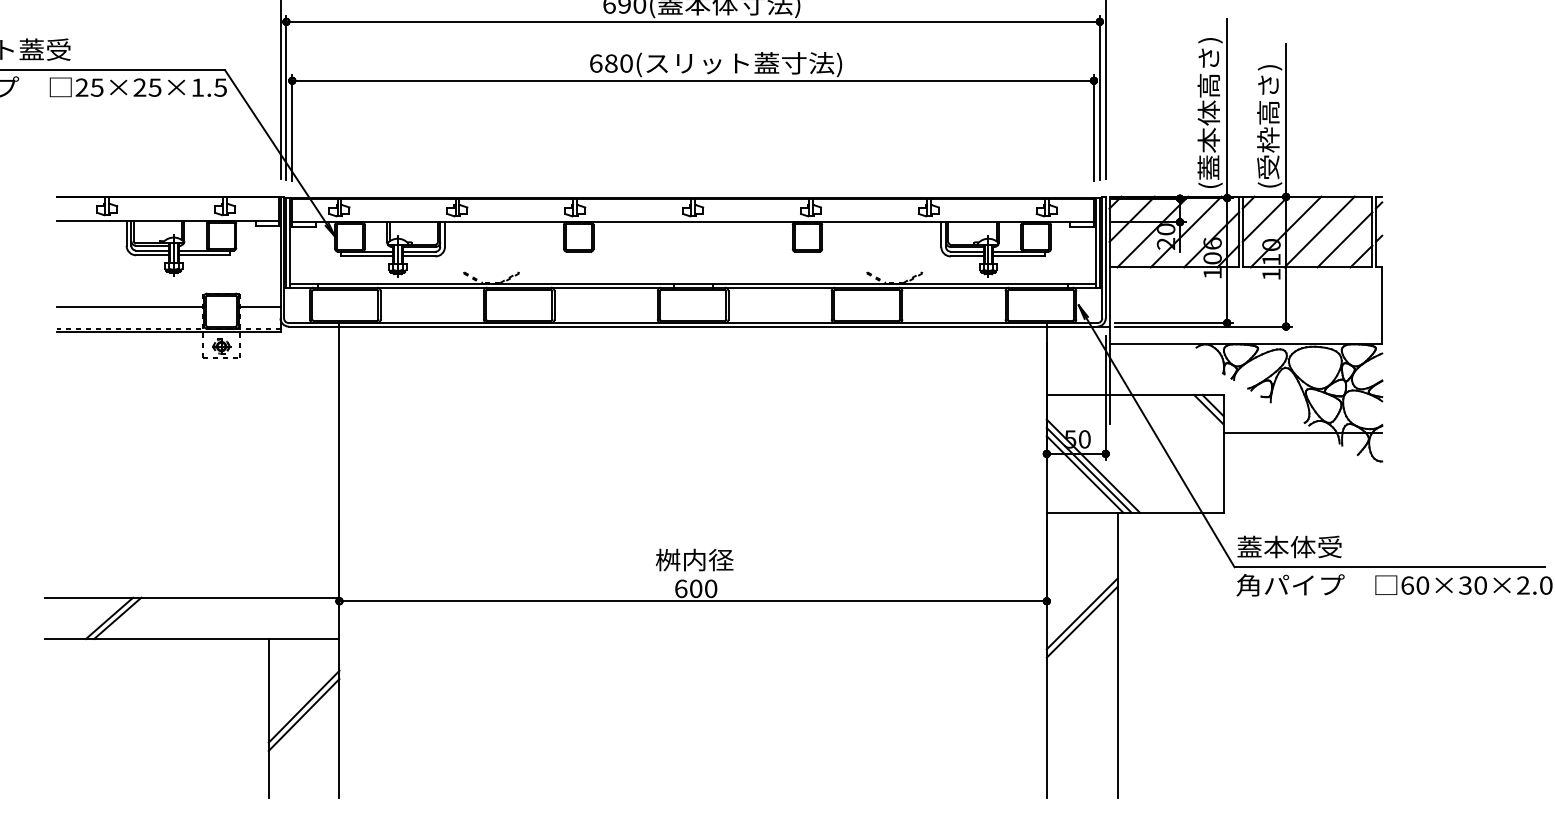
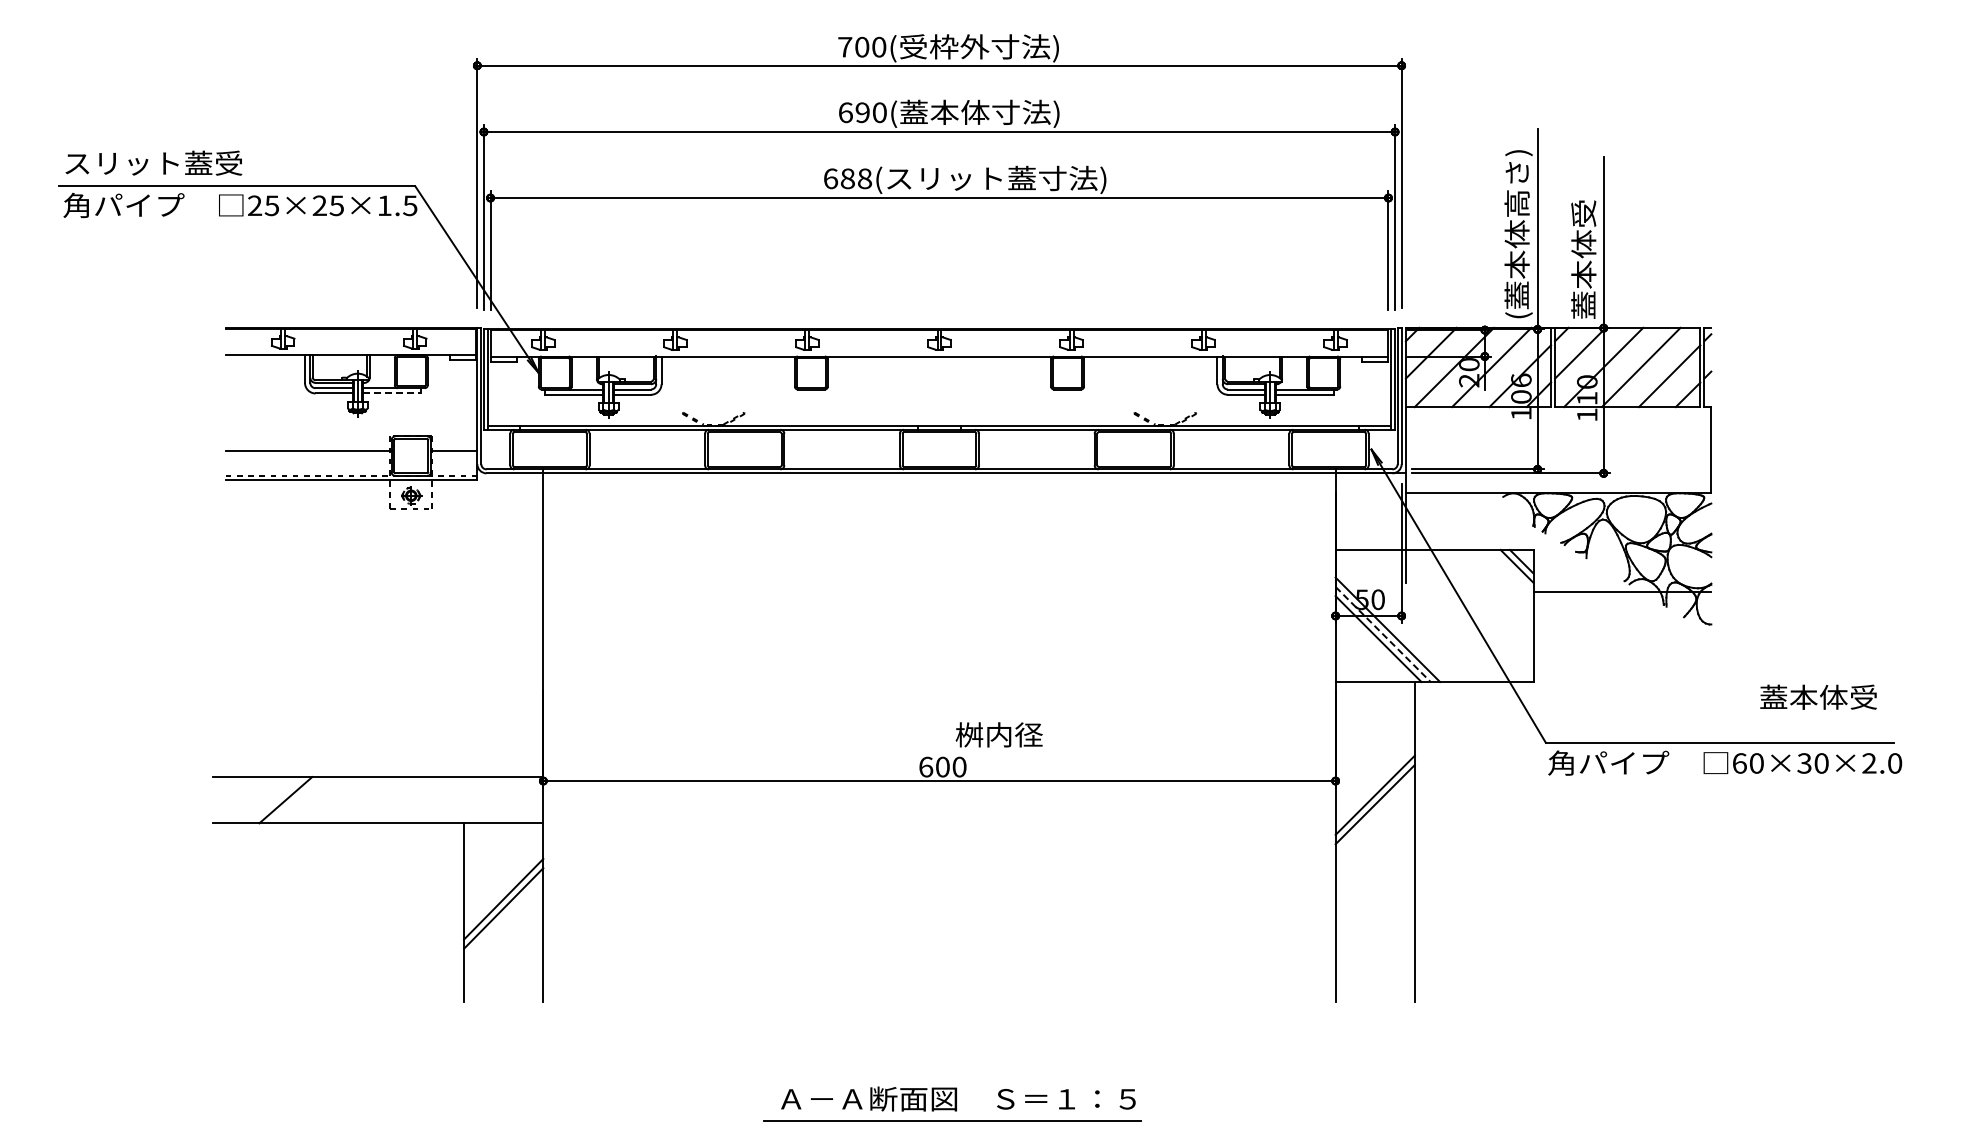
text: (627, 63) -> (865, 178), 680( -> 688(
text: (1269, 126) -> (1585, 249), (受枠高さ) -> 蓋本体受
line: (204, 255) -> (392, 393), solid -> dashed
line: (1089, 470) -> (1383, 634), solid -> dashed
text: (1289, 546) -> (1818, 696), moved
text: (694, 559) -> (998, 734), moved
line: (117, 618) -> (294, 800), removed

